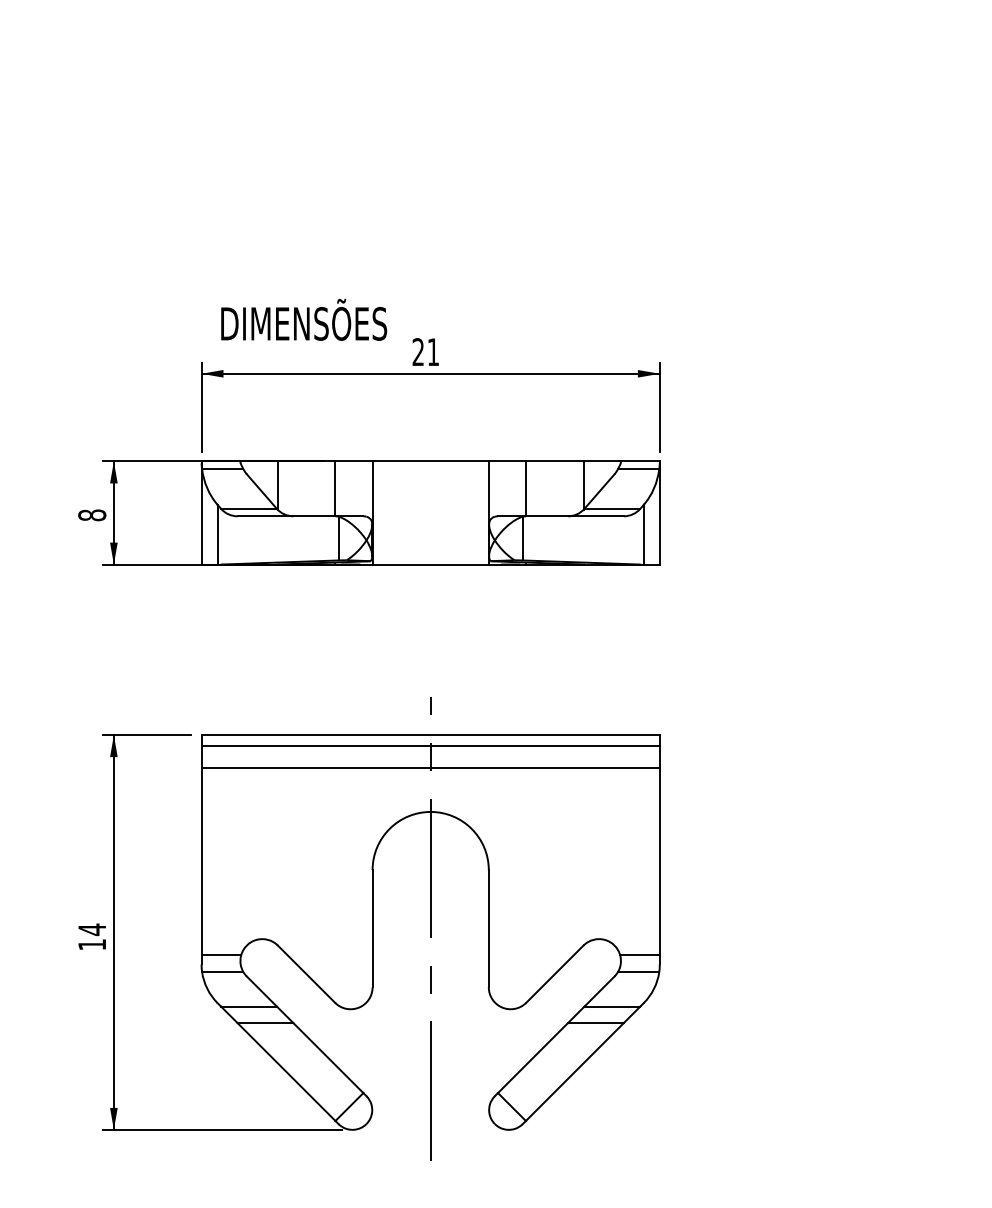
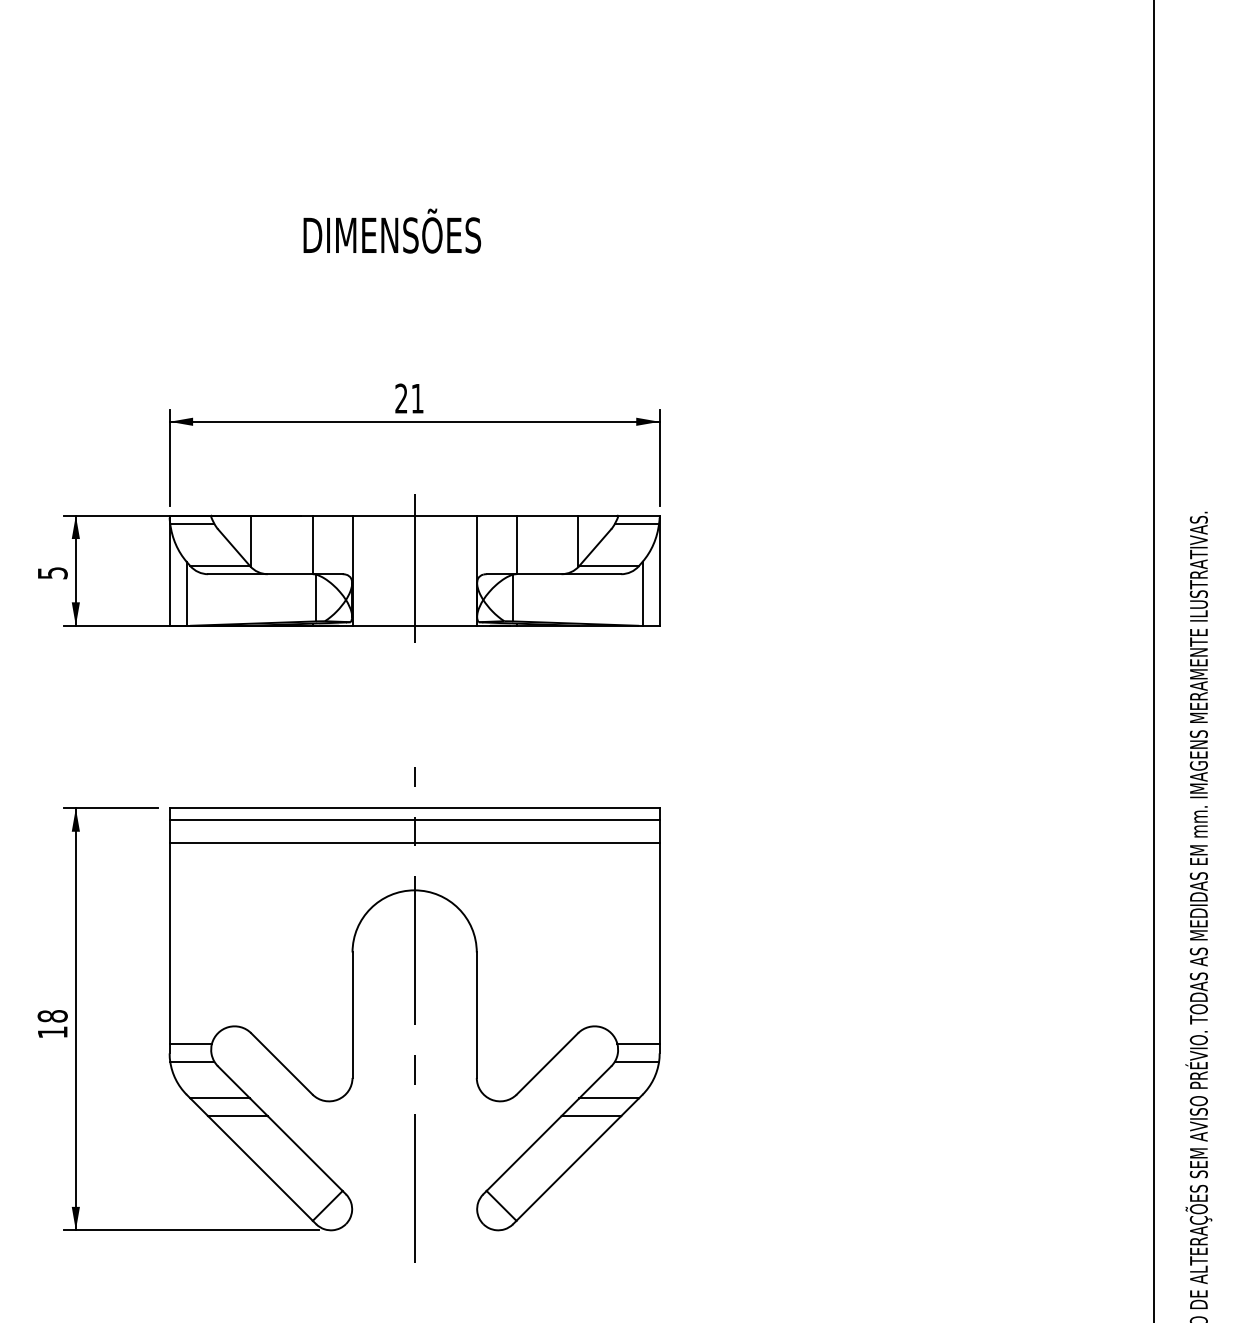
text: (304, 319) -> (392, 230), moved
line: (430, 513) -> (414, 571), added
text: (92, 515) -> (52, 573), 8 -> 5
text: (92, 929) -> (52, 1016), 14 -> 18

